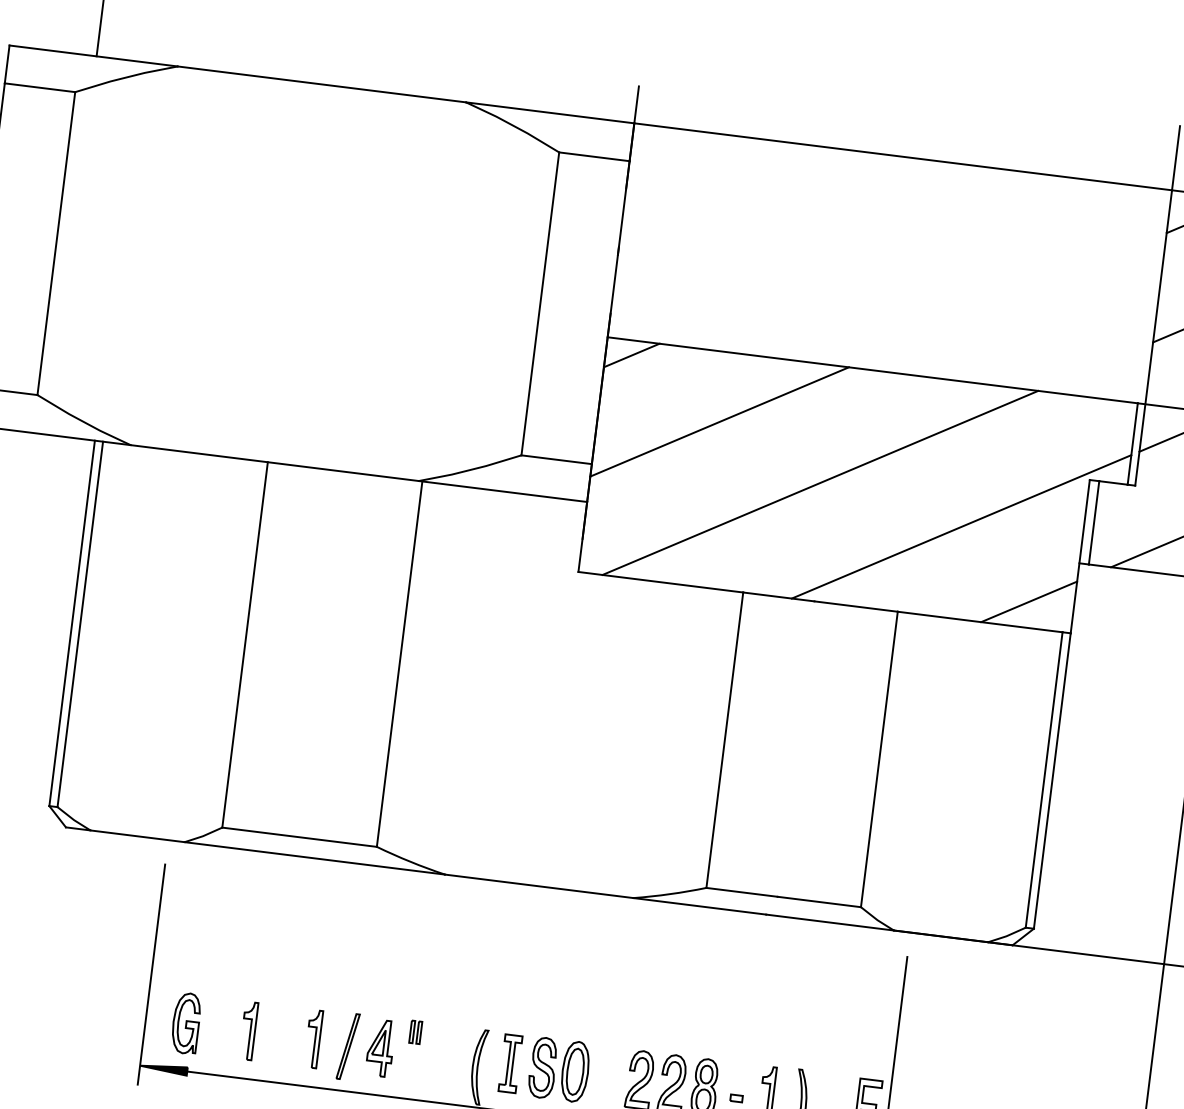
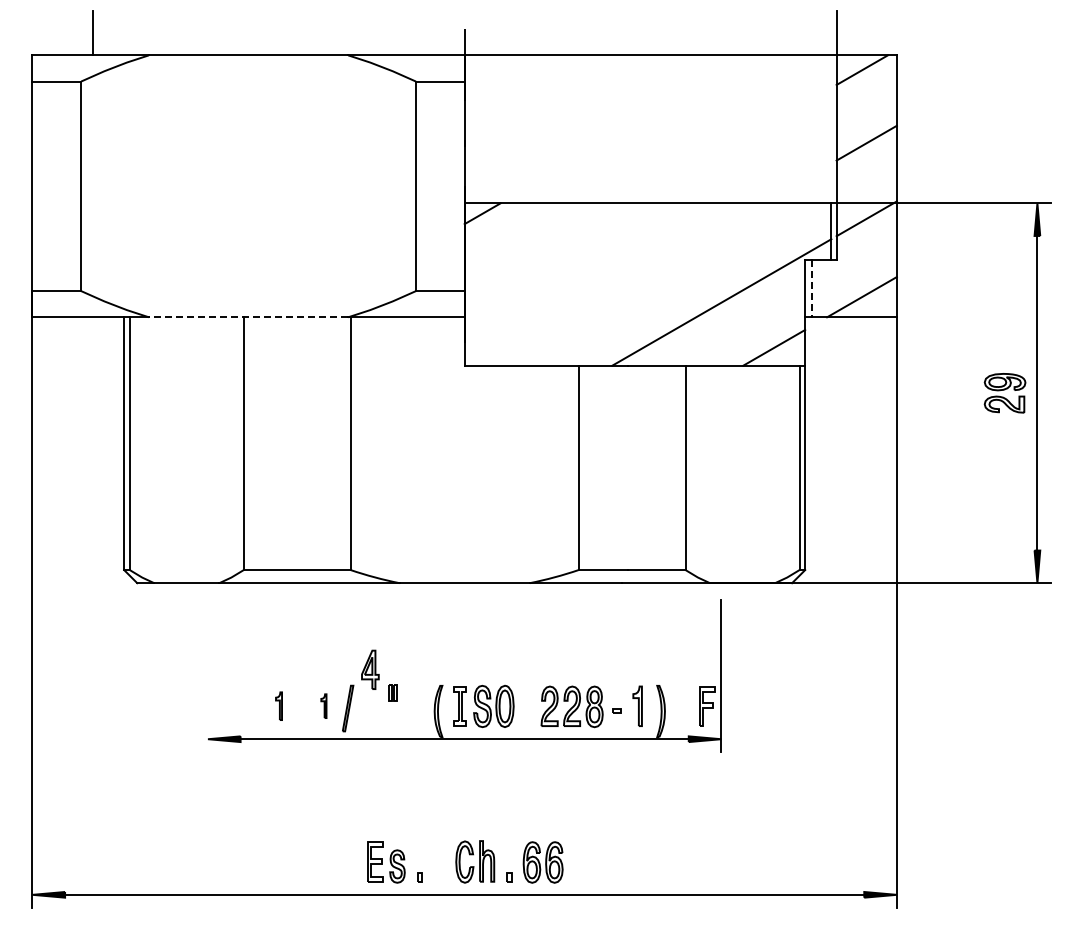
line: (718, 421) -> (547, 251), removed
line: (274, 463) -> (248, 317), solid -> dashed
line: (819, 482) -> (621, 284), removed
line: (1093, 522) -> (811, 288), solid -> dashed
line: (150, 974) -> (207, 676), removed
part: (185, 1021) -> (235, 705), removed
part: (248, 1029) -> (278, 705), size x0.7
part: (313, 1037) -> (323, 705), size x0.6
part: (380, 1047) -> (370, 669), moved

